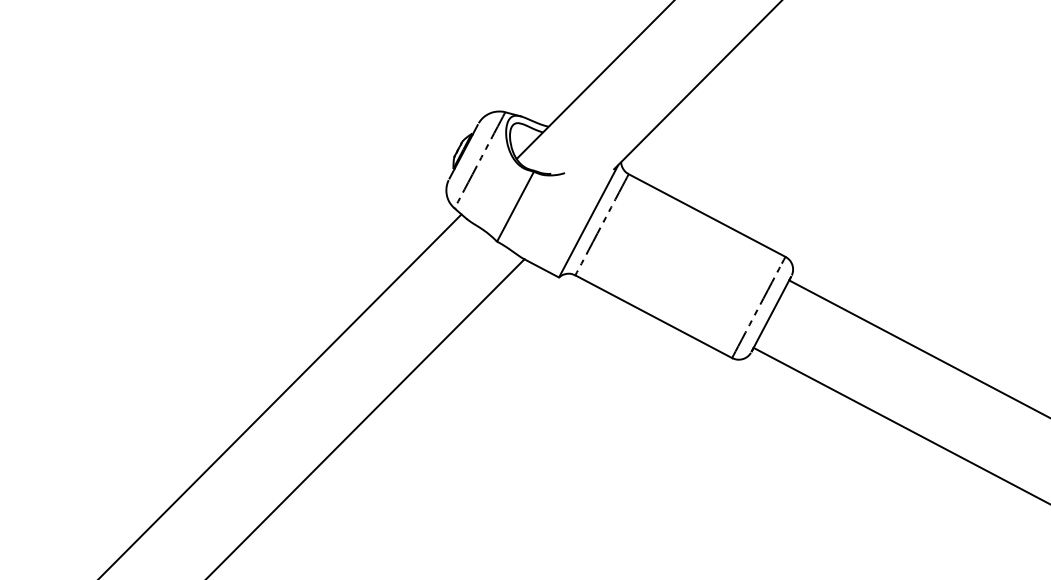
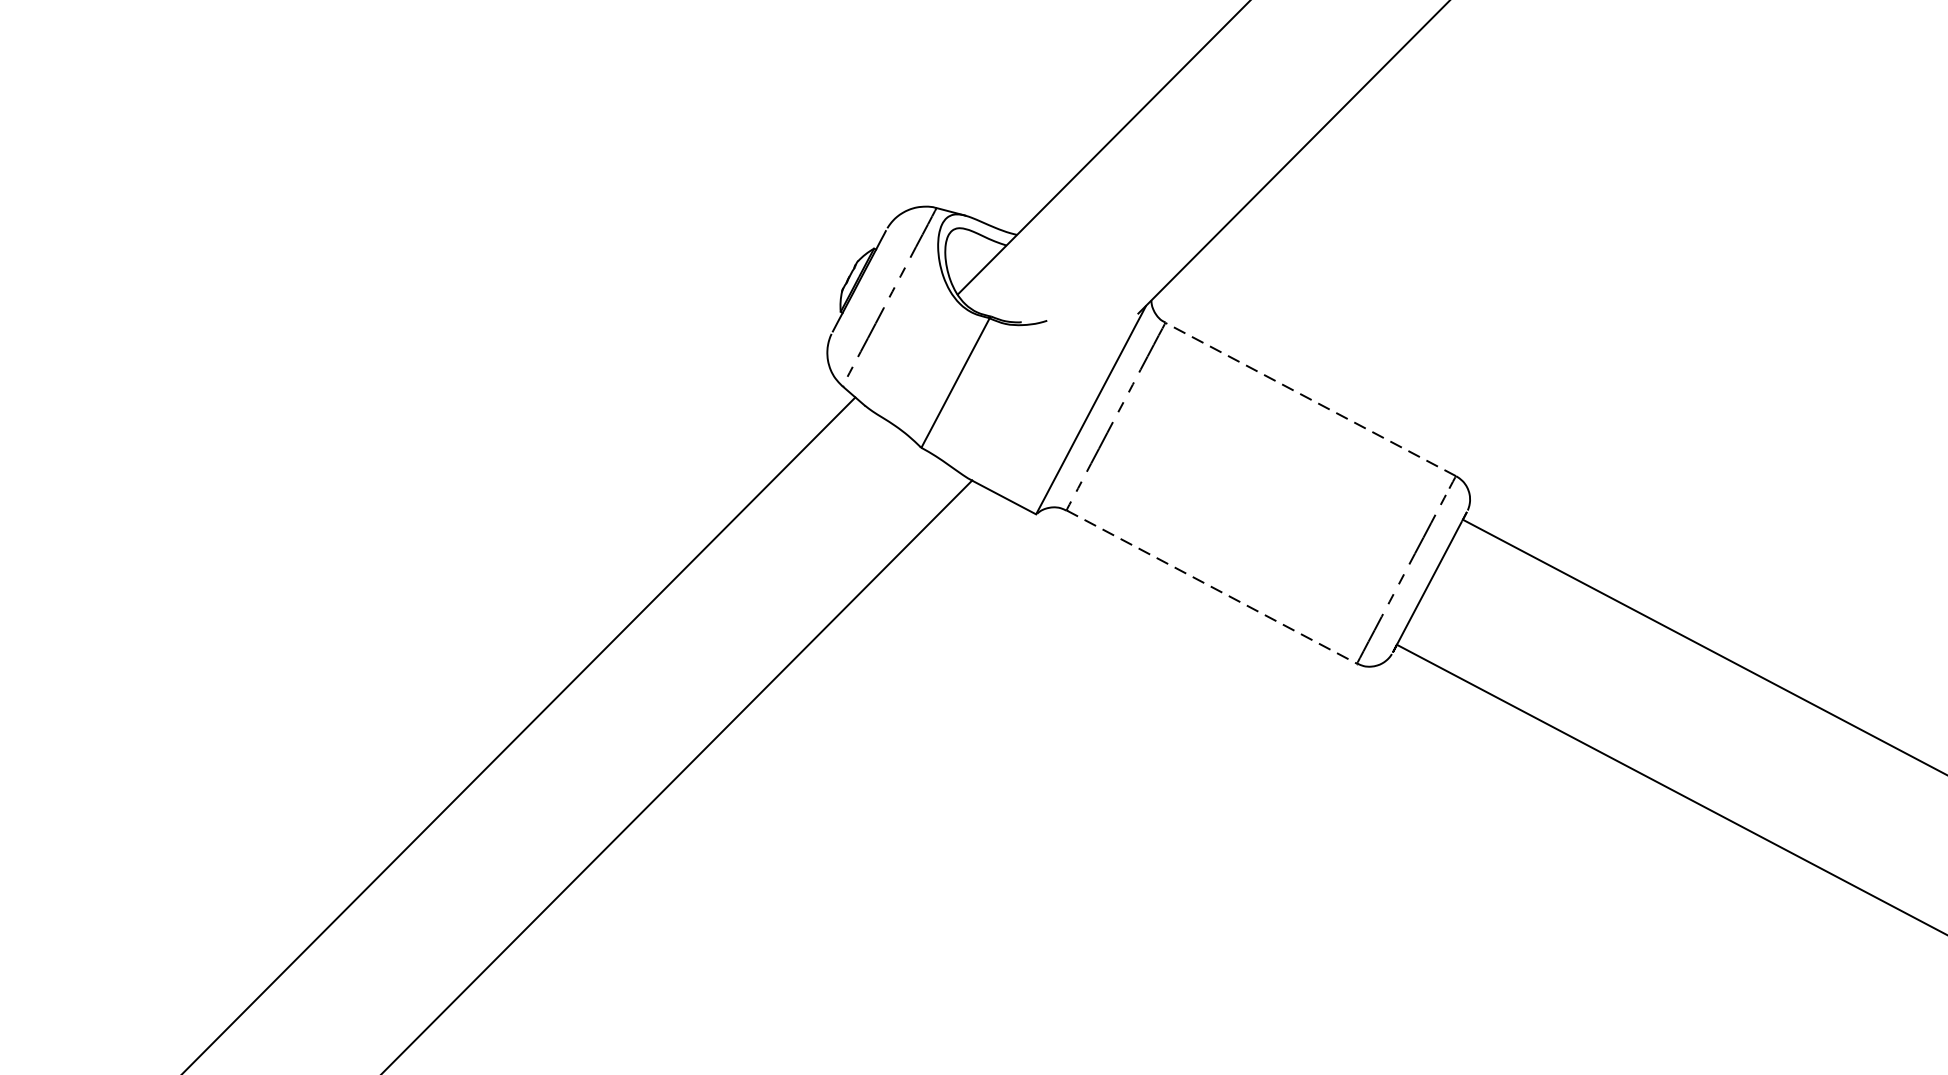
line: (707, 215) -> (1311, 399), solid -> dashed
line: (653, 316) -> (1211, 586), solid -> dashed

